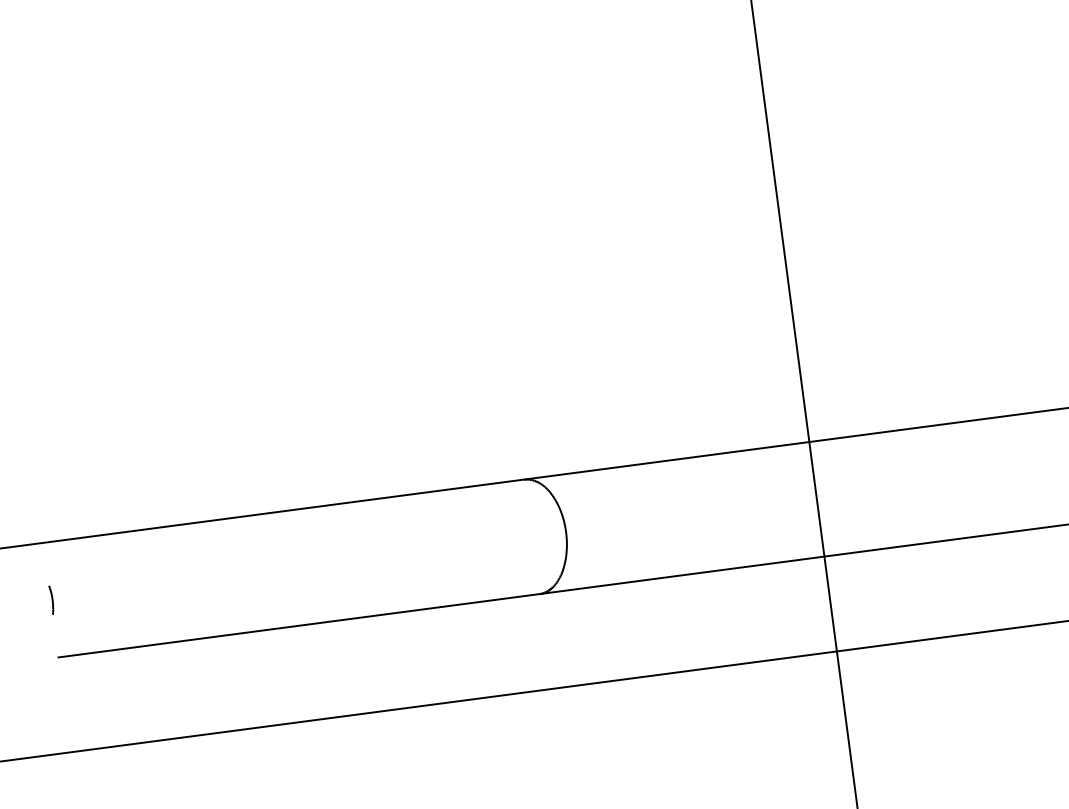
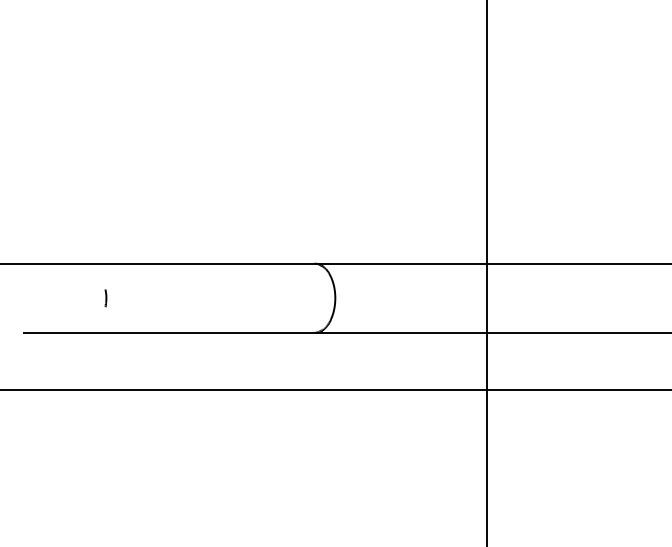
line: (51, 600) -> (105, 298), moved

